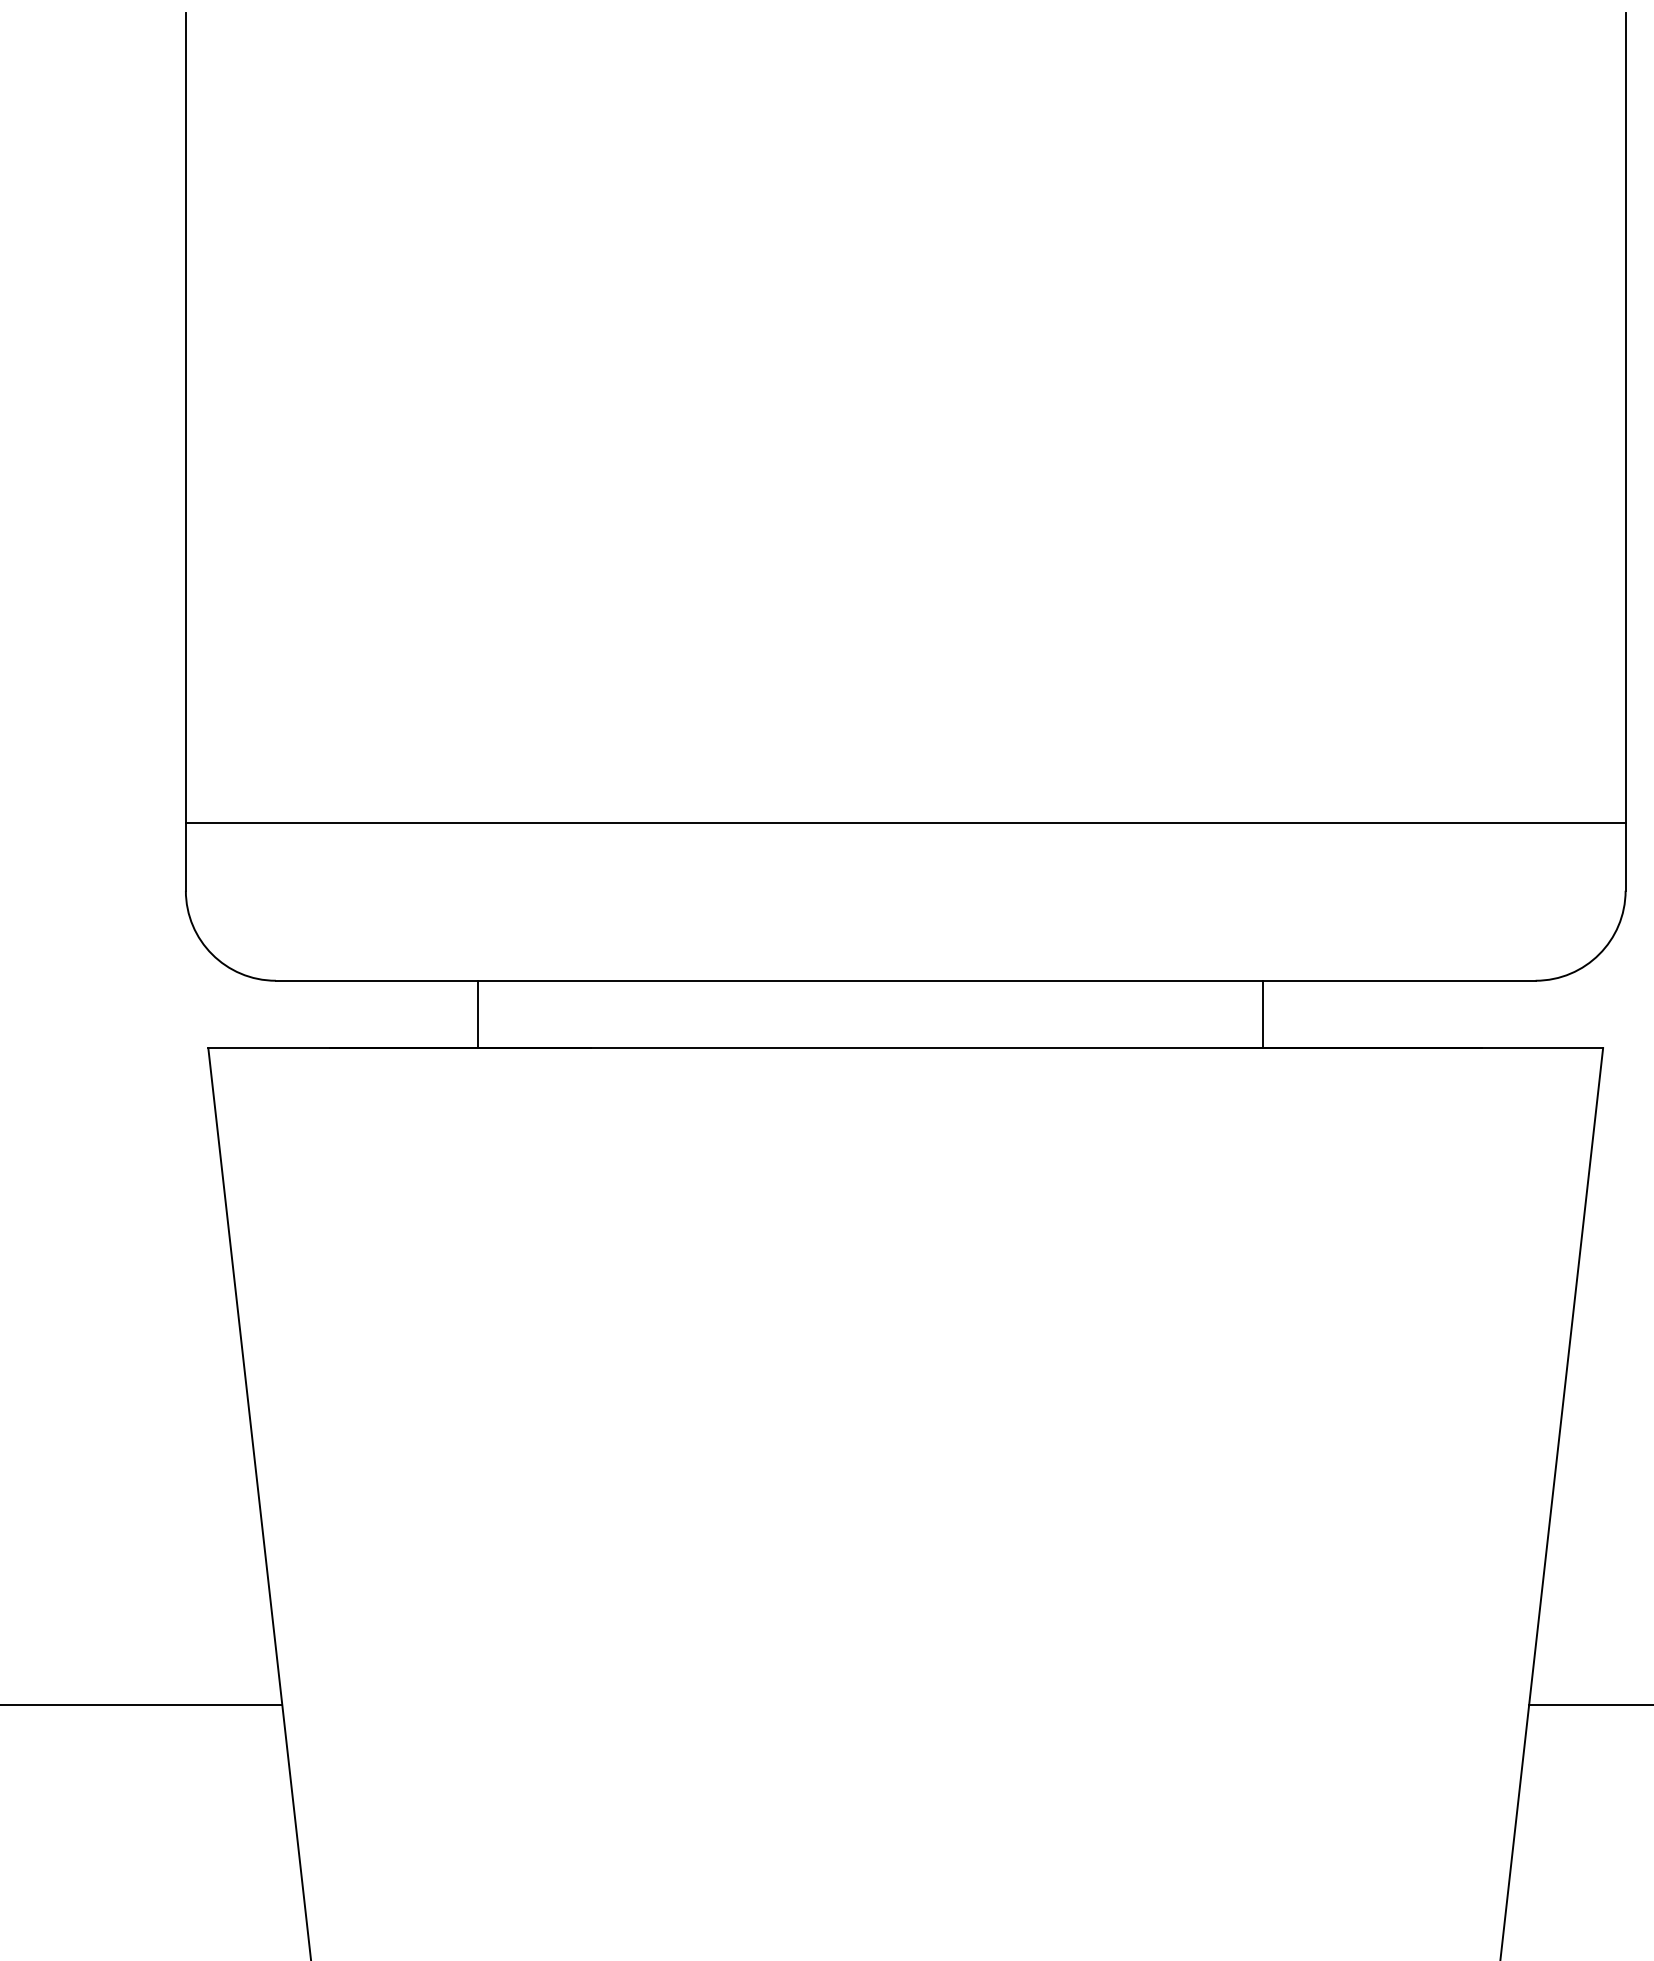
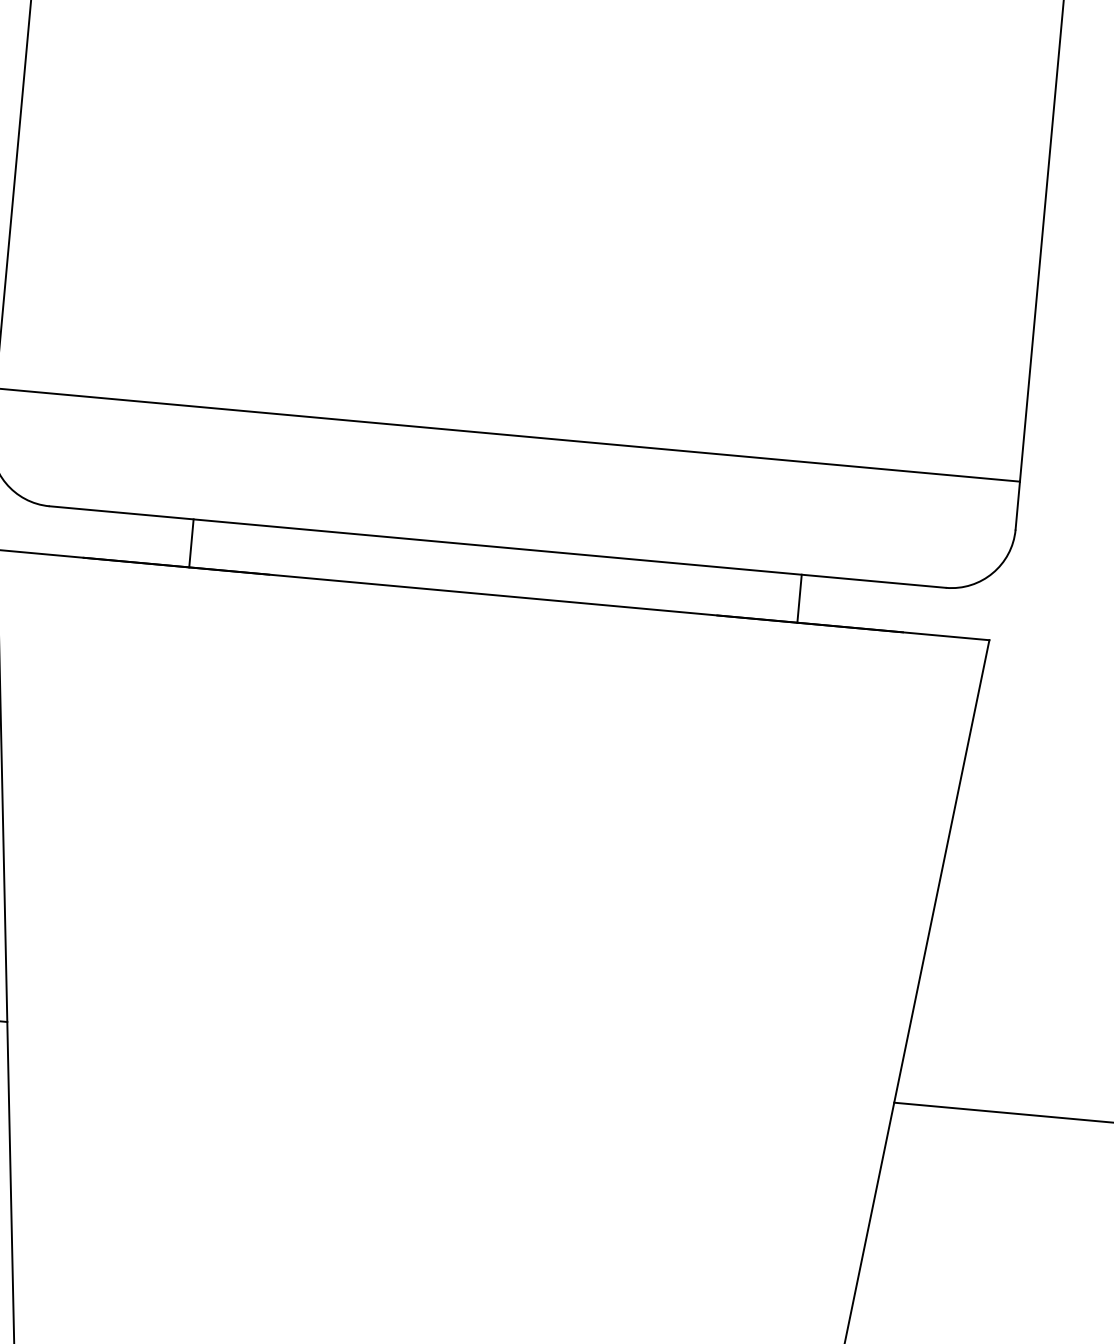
line: (1263, 1014) -> (799, 598), moved

